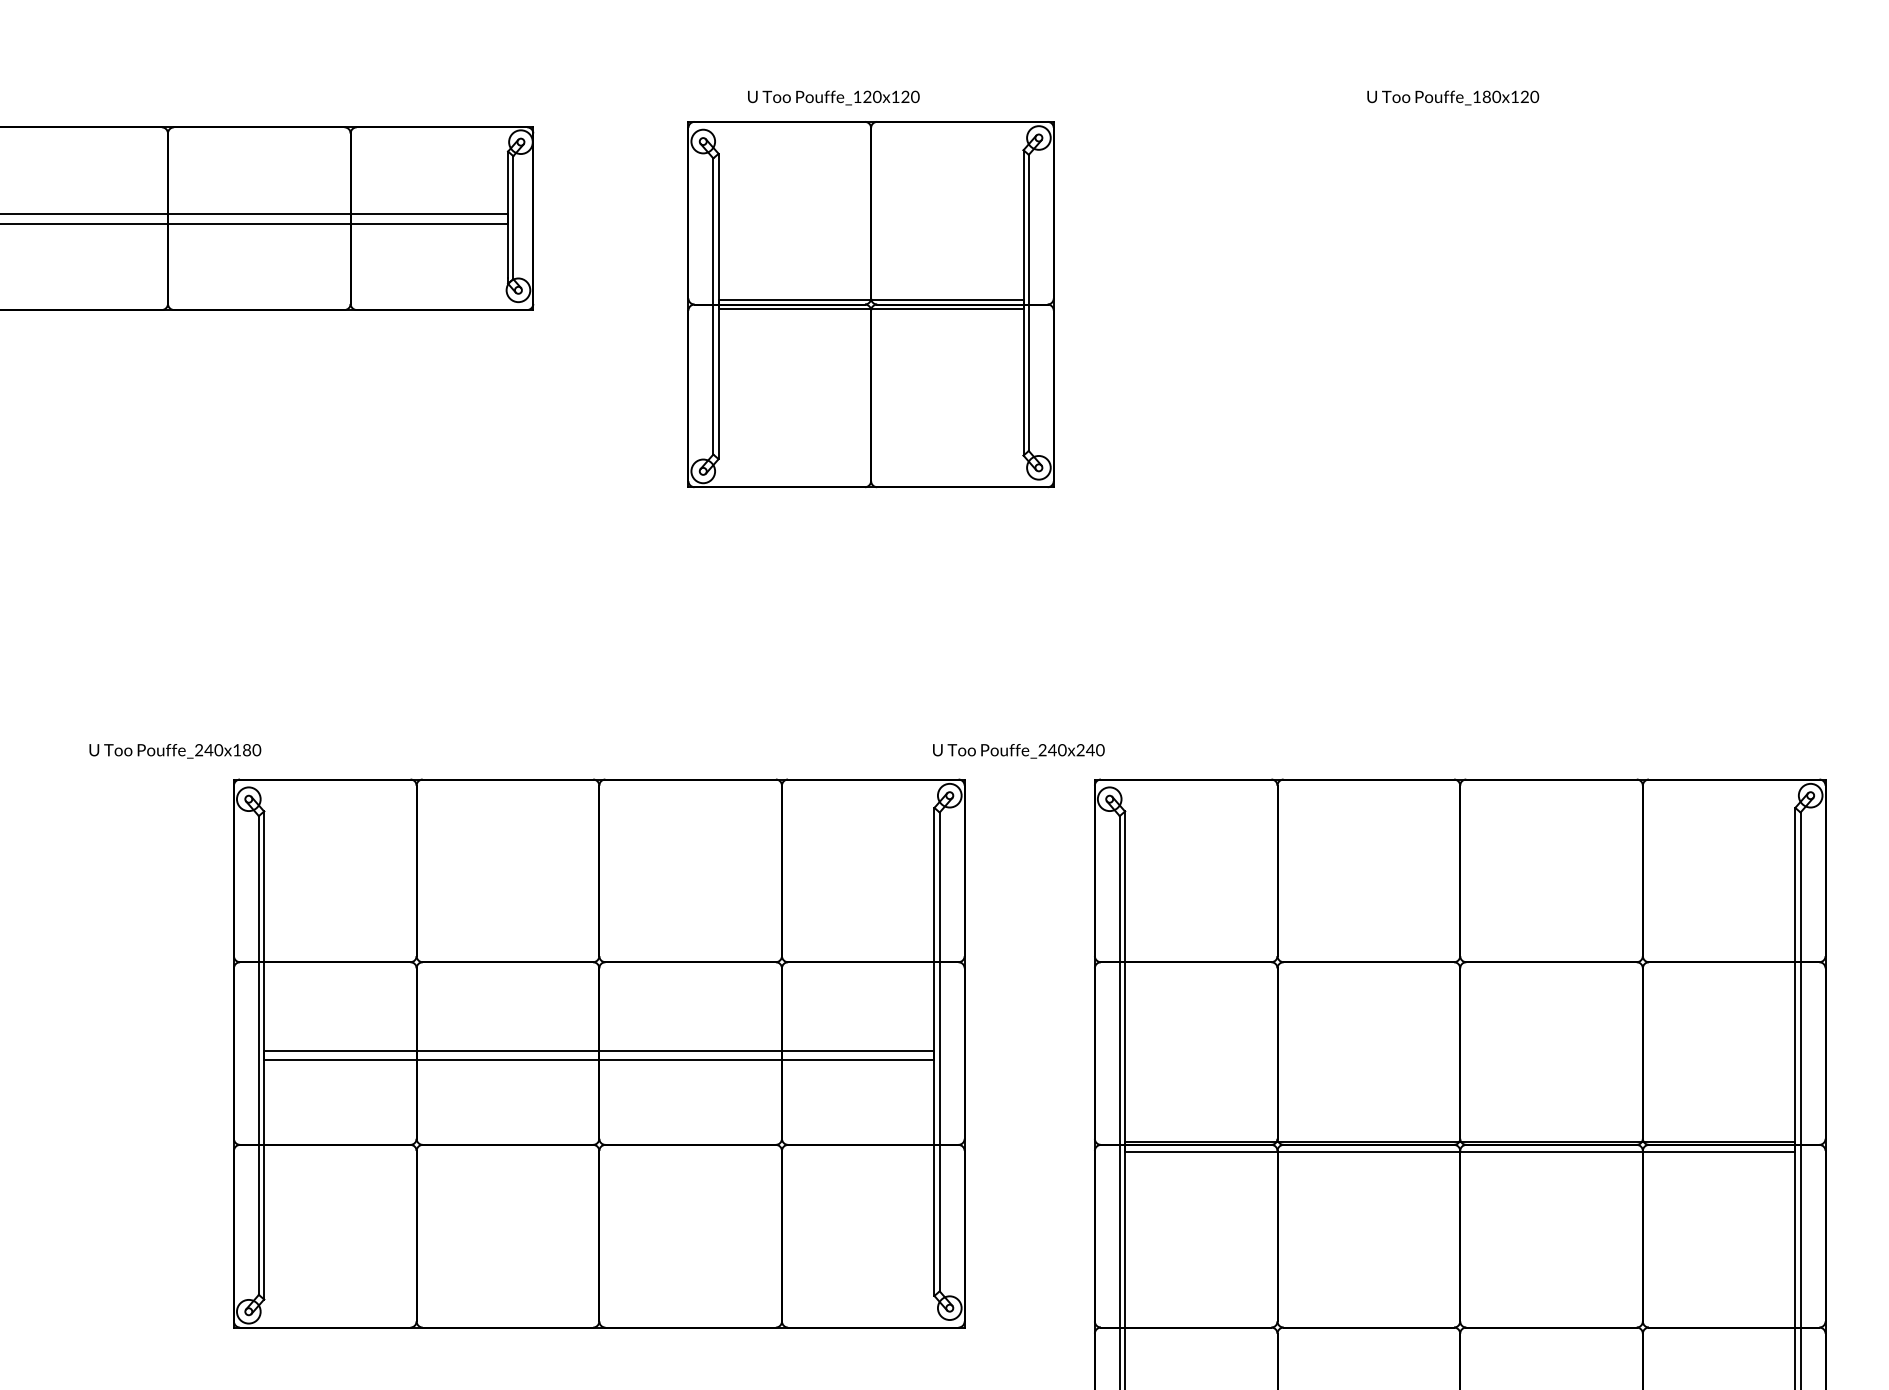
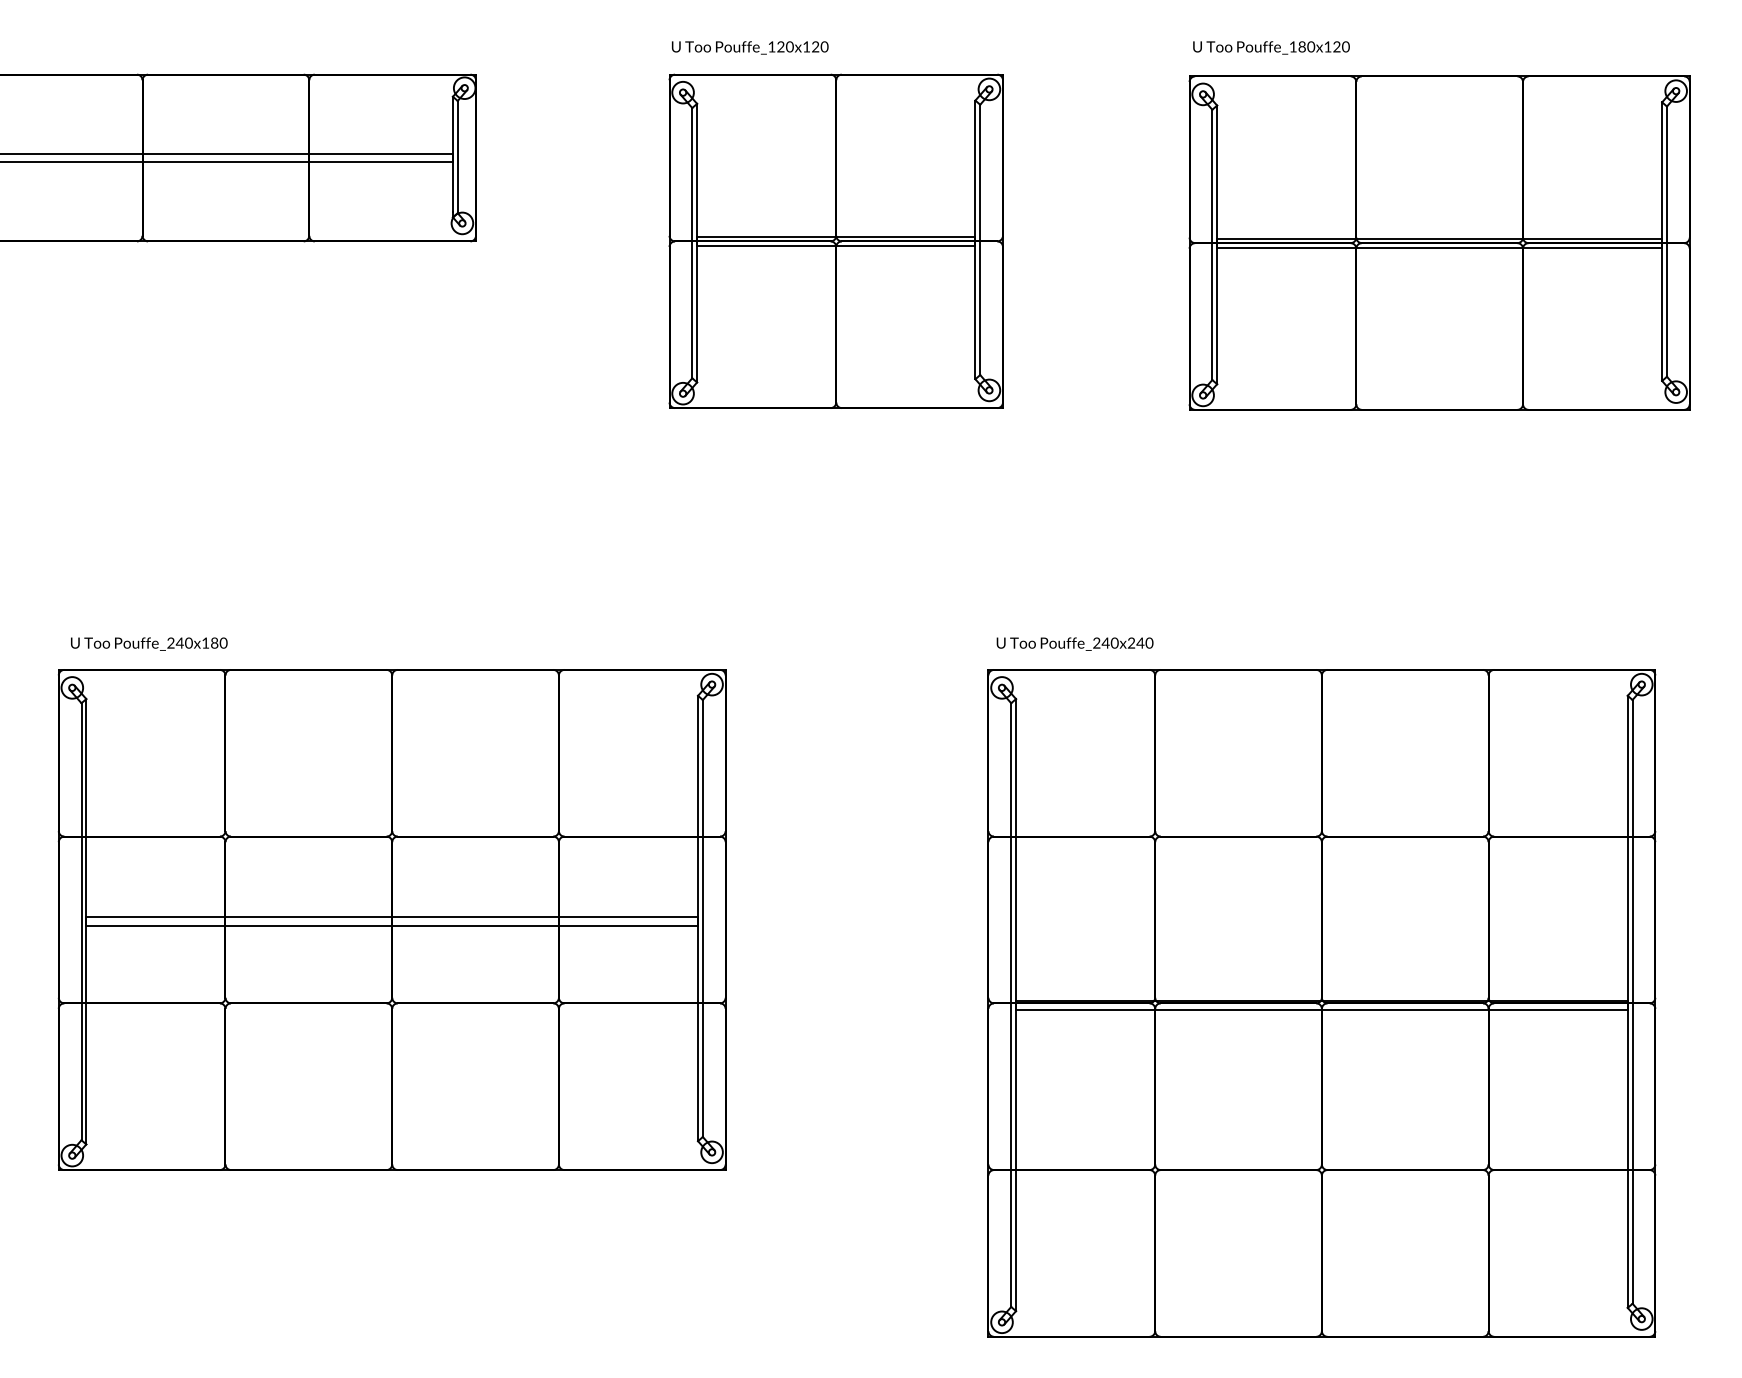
text: (1453, 97) -> (1271, 47), moved
part: (870, 303) -> (835, 240), moved
part: (1589, 311) -> (1439, 242), added
text: (1018, 750) -> (1074, 643), moved
part: (598, 1053) -> (391, 919), moved

